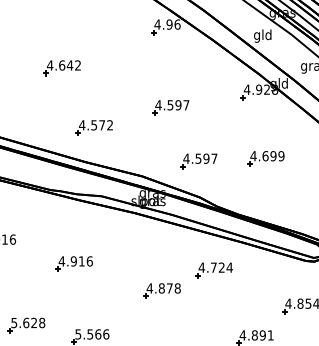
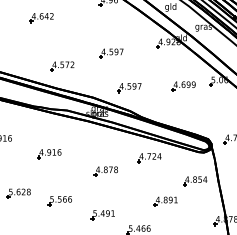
part: (61, 68) -> (41, 18), moved
part: (265, 158) -> (183, 86), moved
part: (214, 270) -> (149, 158), moved

